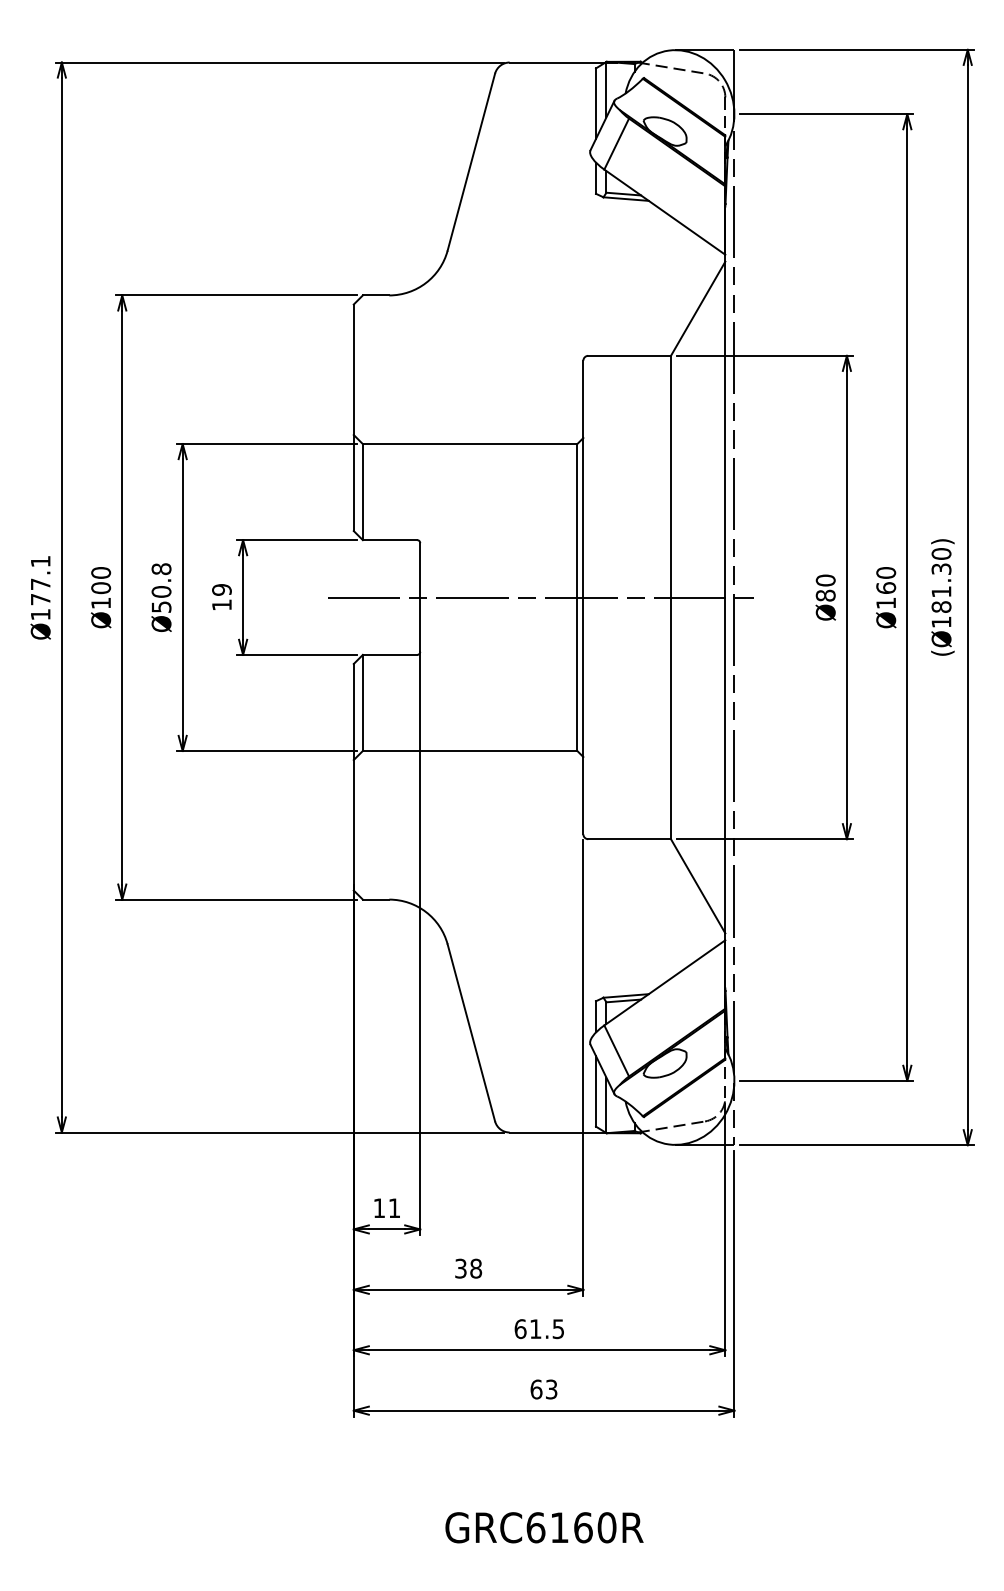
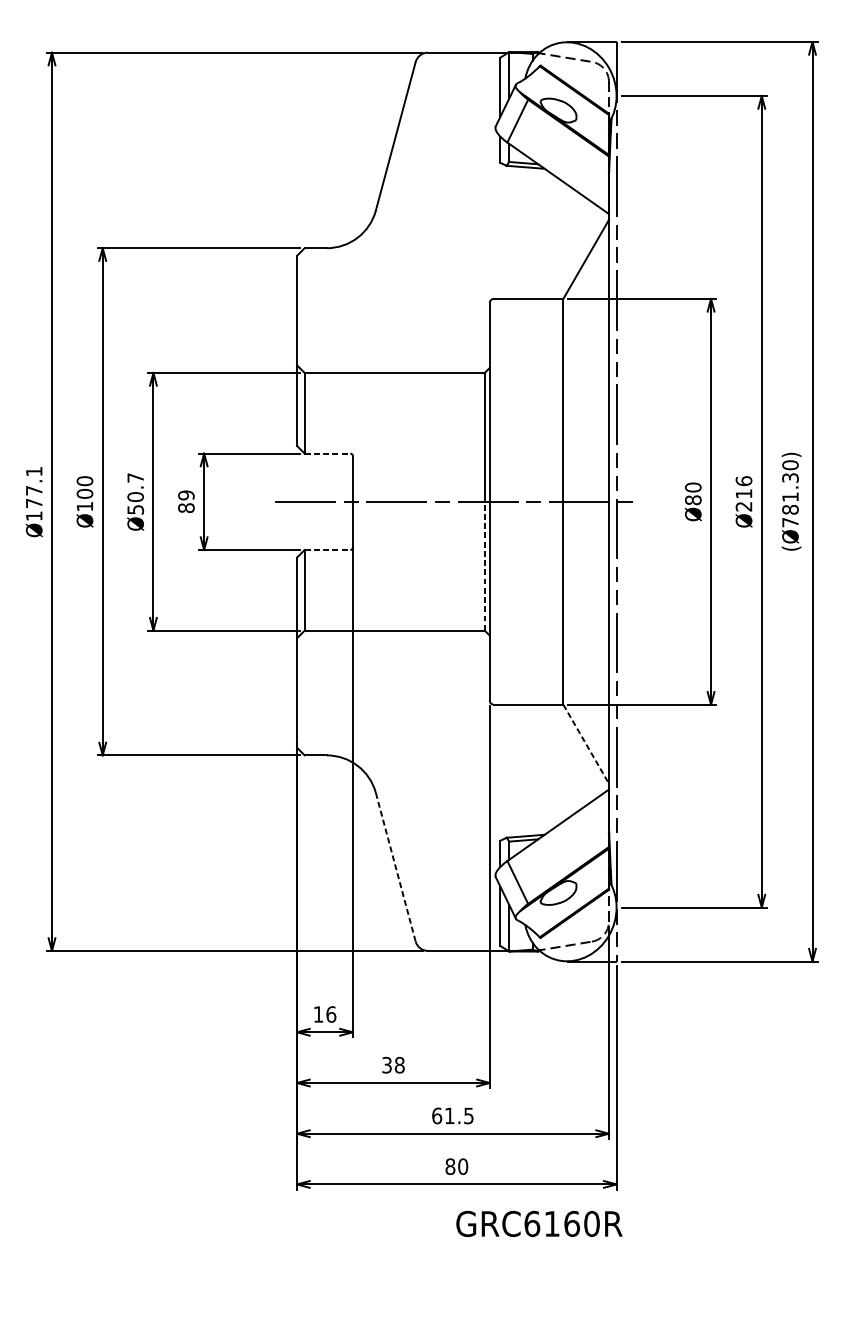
line: (390, 540) -> (327, 453), solid -> dashed
text: (161, 569) -> (135, 478), Ø50.8 -> Ø50.7
text: (886, 587) -> (744, 493), Ø160 -> Ø216
text: (221, 604) -> (186, 507), 19 -> 89
text: (941, 621) -> (790, 521), (Ø181.30) -> (Ø781.30)
line: (390, 654) -> (327, 549), solid -> dashed
line: (577, 674) -> (484, 566), solid -> dashed
line: (698, 886) -> (586, 744), solid -> dashed
line: (471, 1032) -> (395, 866), solid -> dashed
text: (394, 1208) -> (331, 1014), 11 -> 16
text: (543, 1389) -> (456, 1166), 63 -> 80
text: (544, 1527) -> (539, 1223), moved

